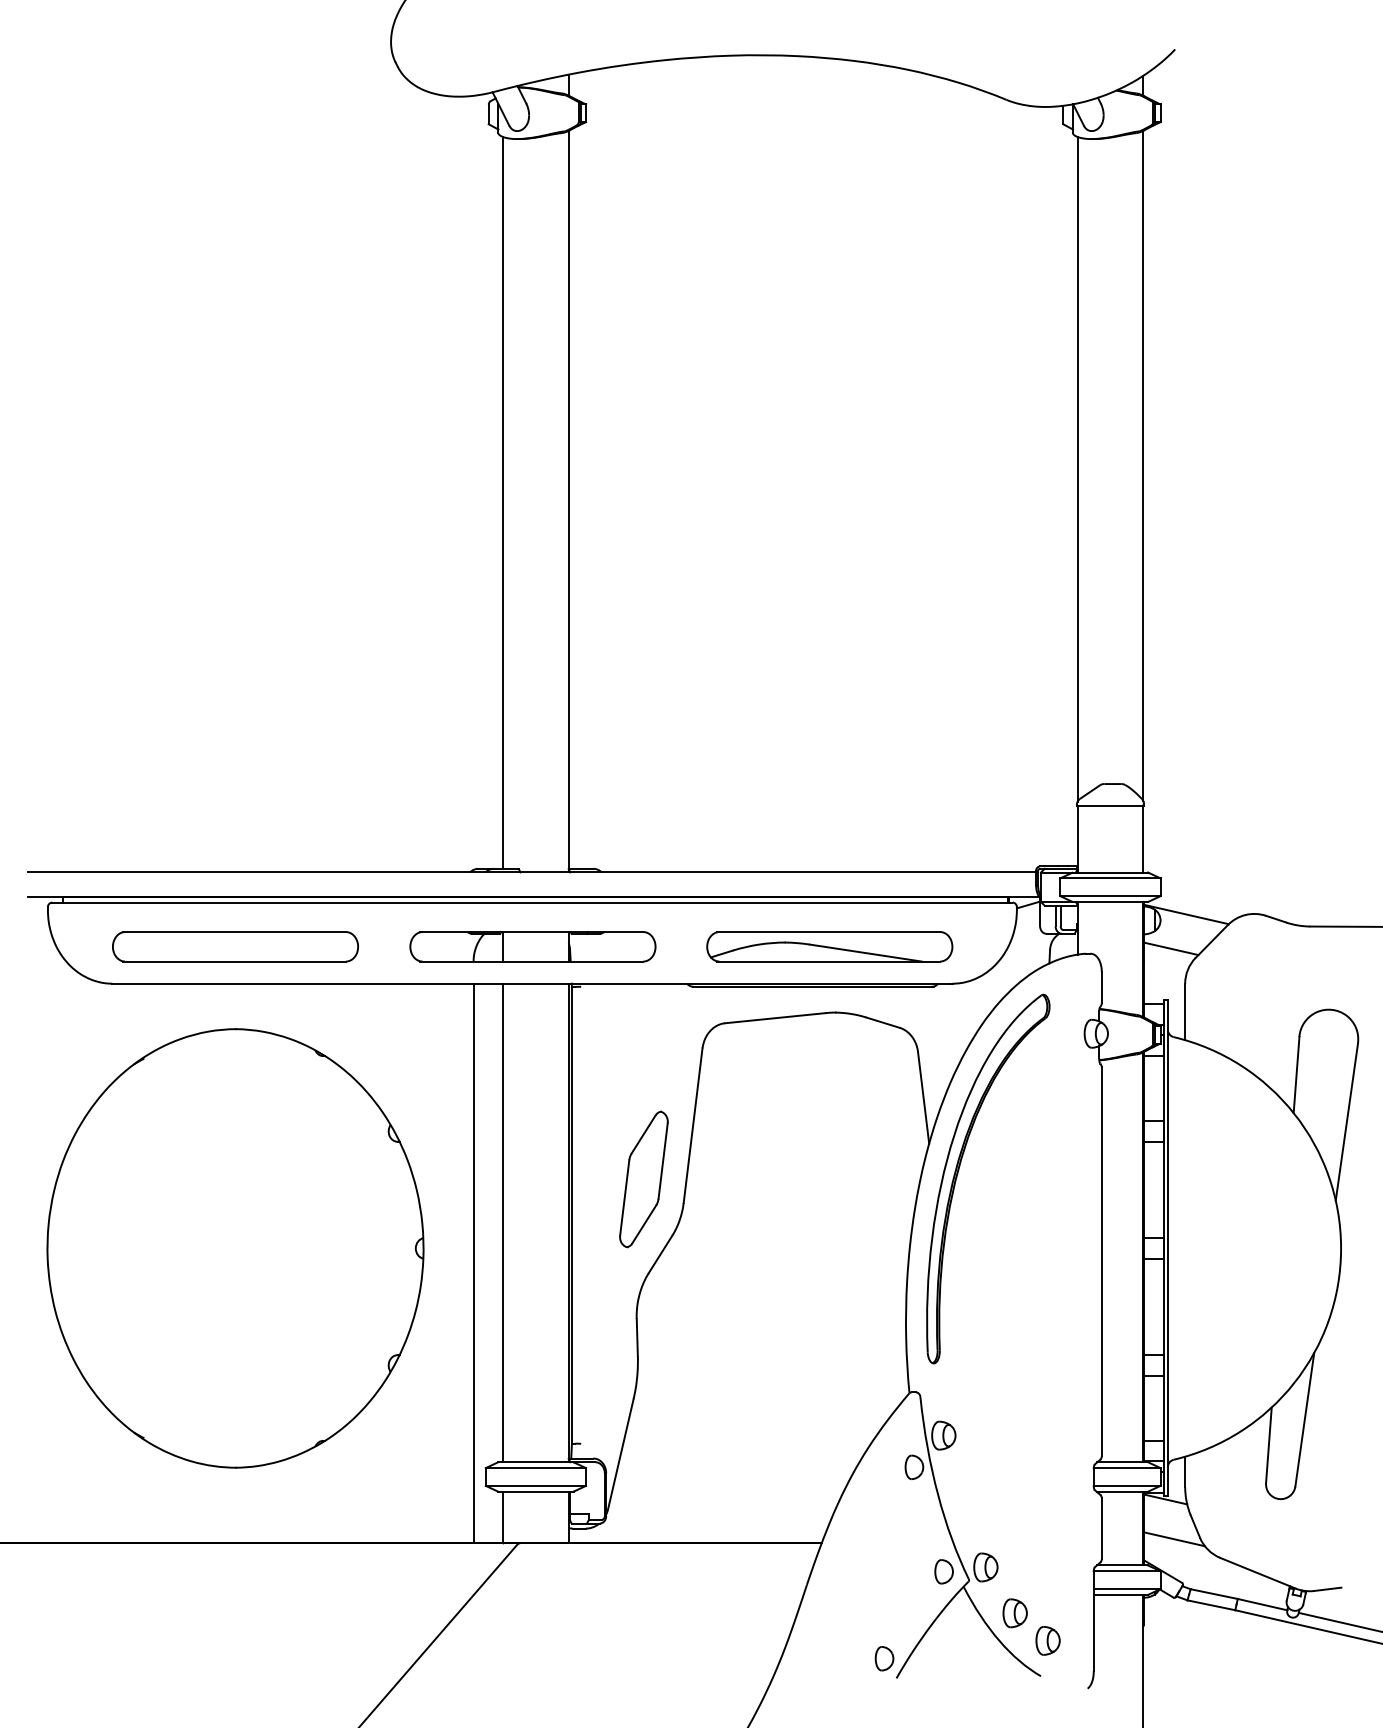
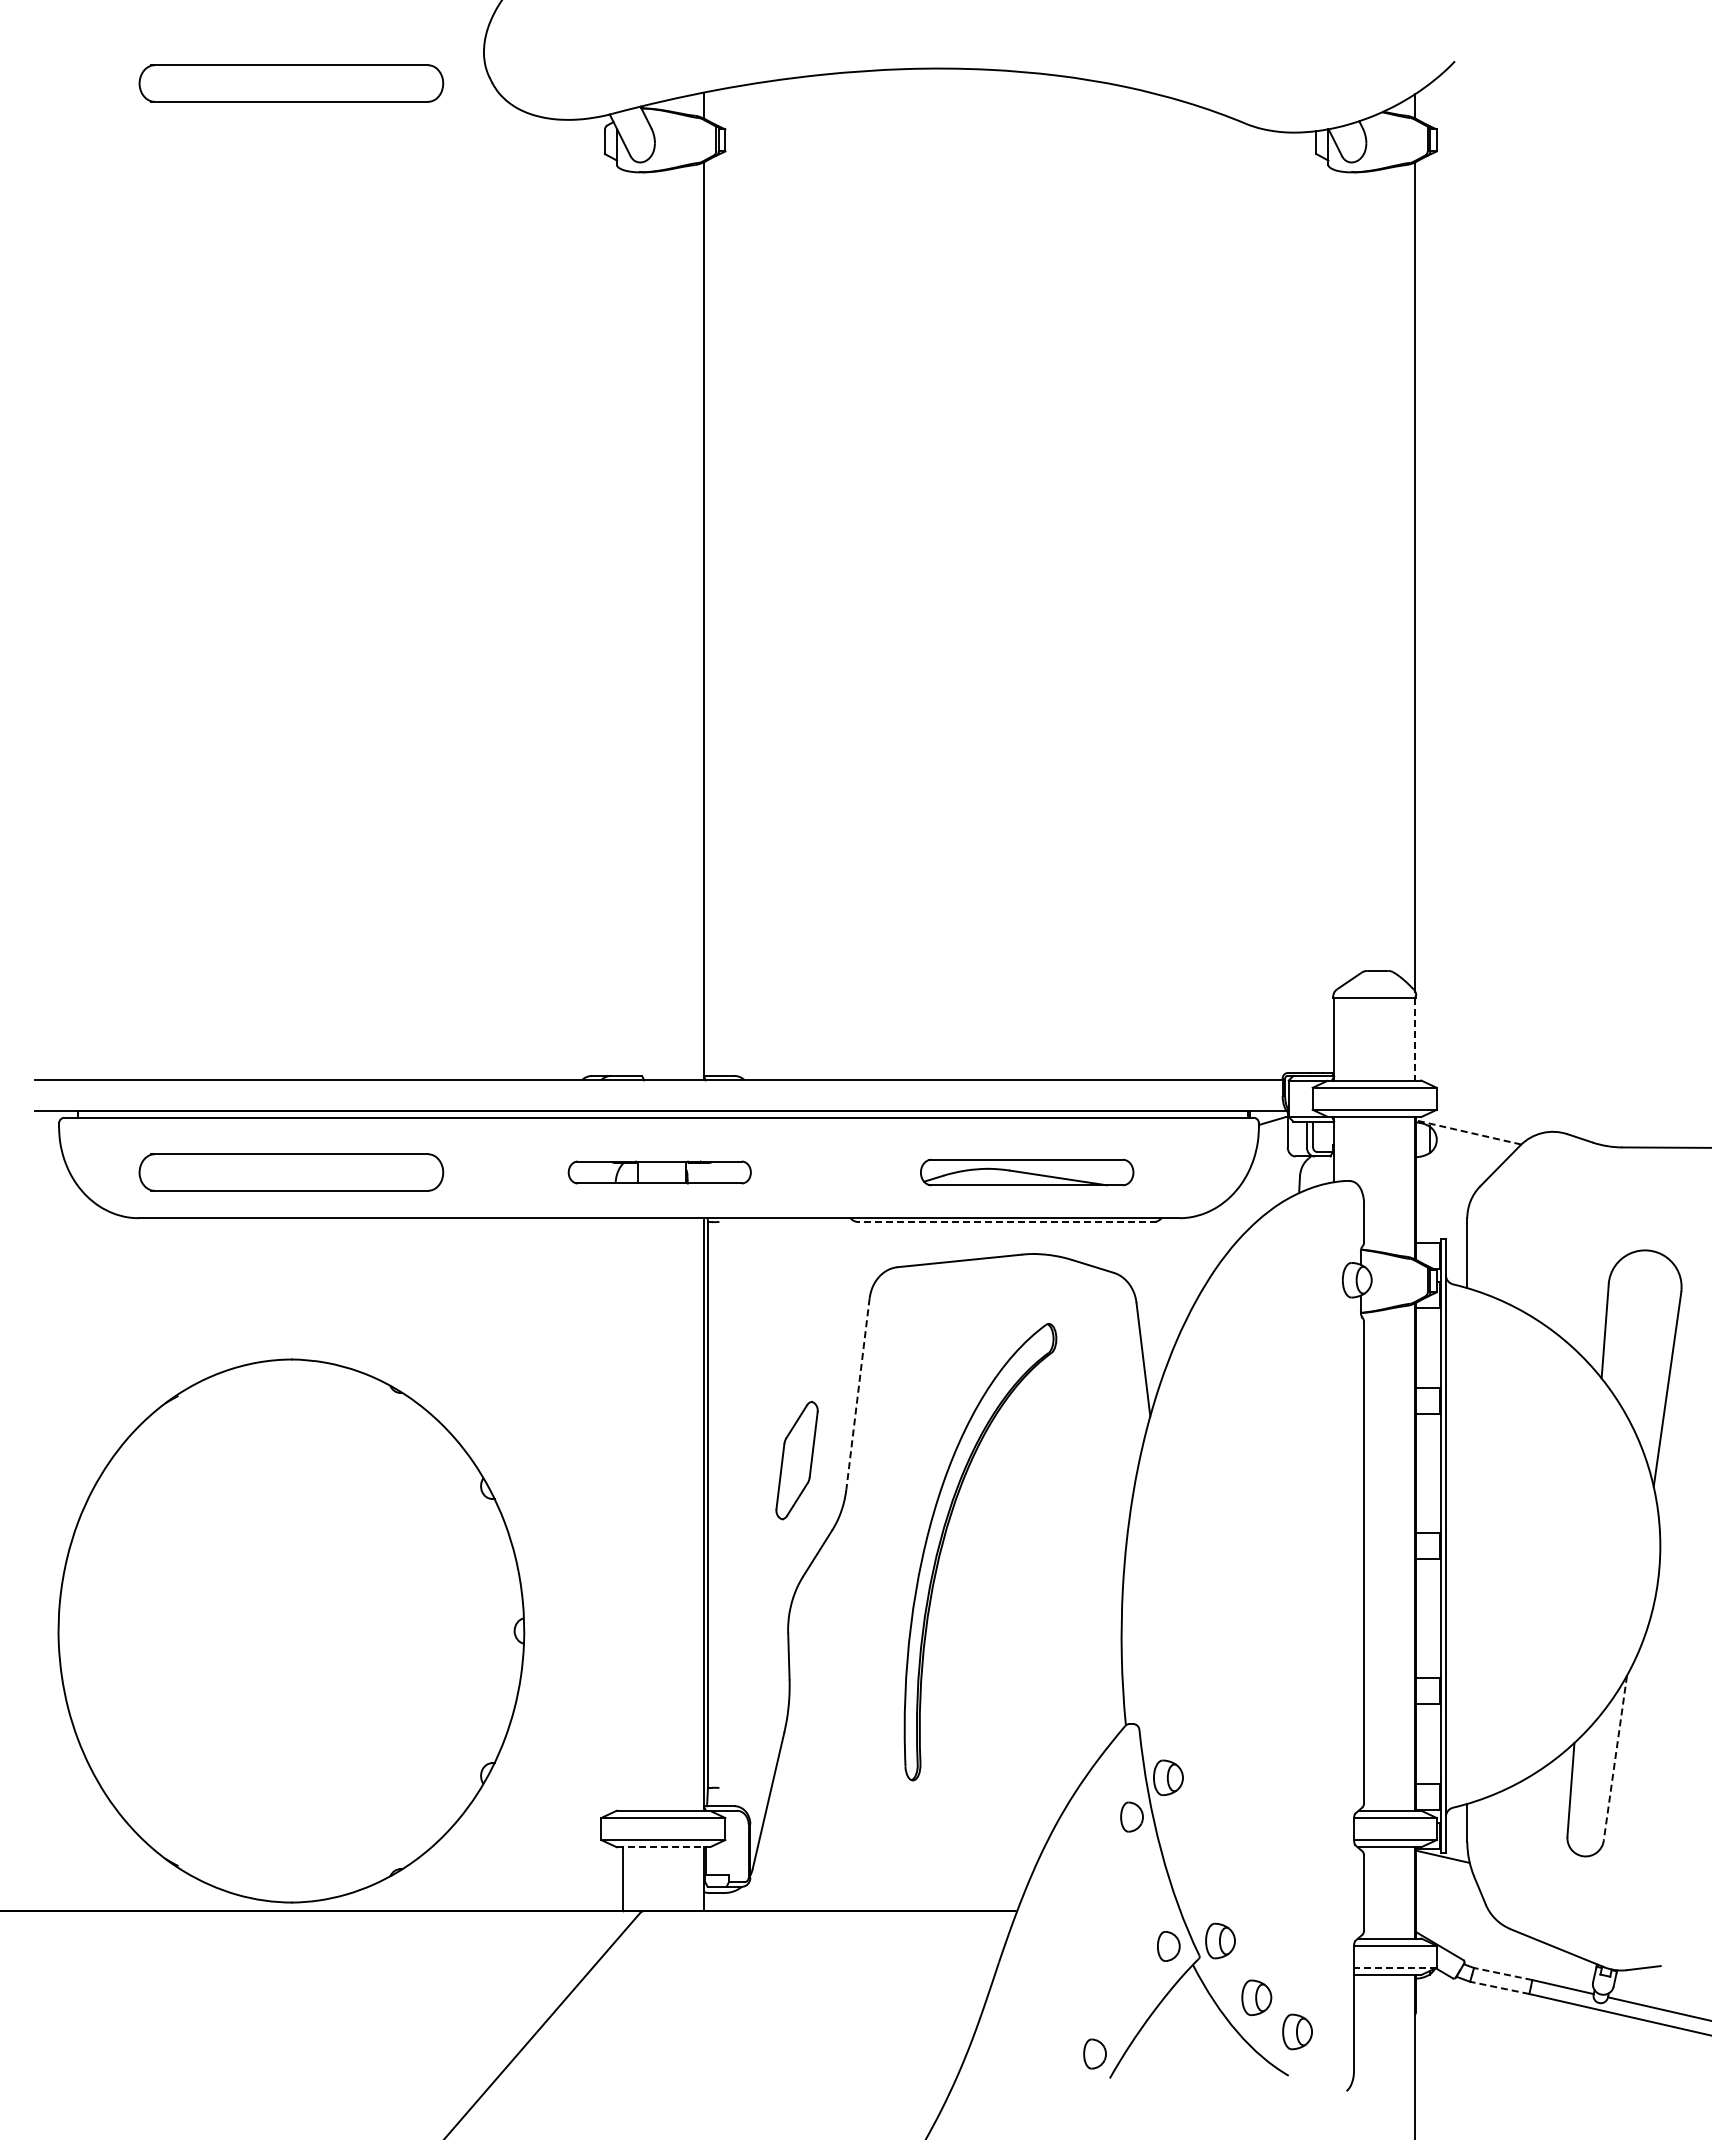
part: (235, 67) -> (291, 83), added
line: (1077, 468) -> (1334, 580), removed
line: (502, 502) -> (622, 622), removed
line: (1143, 839) -> (1415, 1039), solid -> dashed
line: (1186, 914) -> (1468, 1132), solid -> dashed
part: (532, 946) -> (659, 1172), size x0.6
part: (829, 946) -> (1026, 1172), size x0.7
line: (1170, 948) -> (1449, 1174), removed
line: (813, 987) -> (1007, 1222), solid -> dashed
line: (692, 1126) -> (857, 1394), solid -> dashed
part: (959, 1170) -> (944, 1541), moved
part: (643, 1179) -> (796, 1460), size x0.7
line: (502, 1222) -> (622, 1514), removed
part: (235, 1248) -> (291, 1630), moved
line: (473, 1263) -> (586, 1564), removed
line: (1304, 1420) -> (1615, 1758), solid -> dashed
line: (536, 1491) -> (663, 1847), solid -> dashed
line: (1174, 1538) -> (1453, 1905), removed
line: (1126, 1588) -> (1394, 1967), solid -> dashed
line: (1214, 1594) -> (1503, 1974), solid -> dashed
line: (1211, 1604) -> (1499, 1987), solid -> dashed

